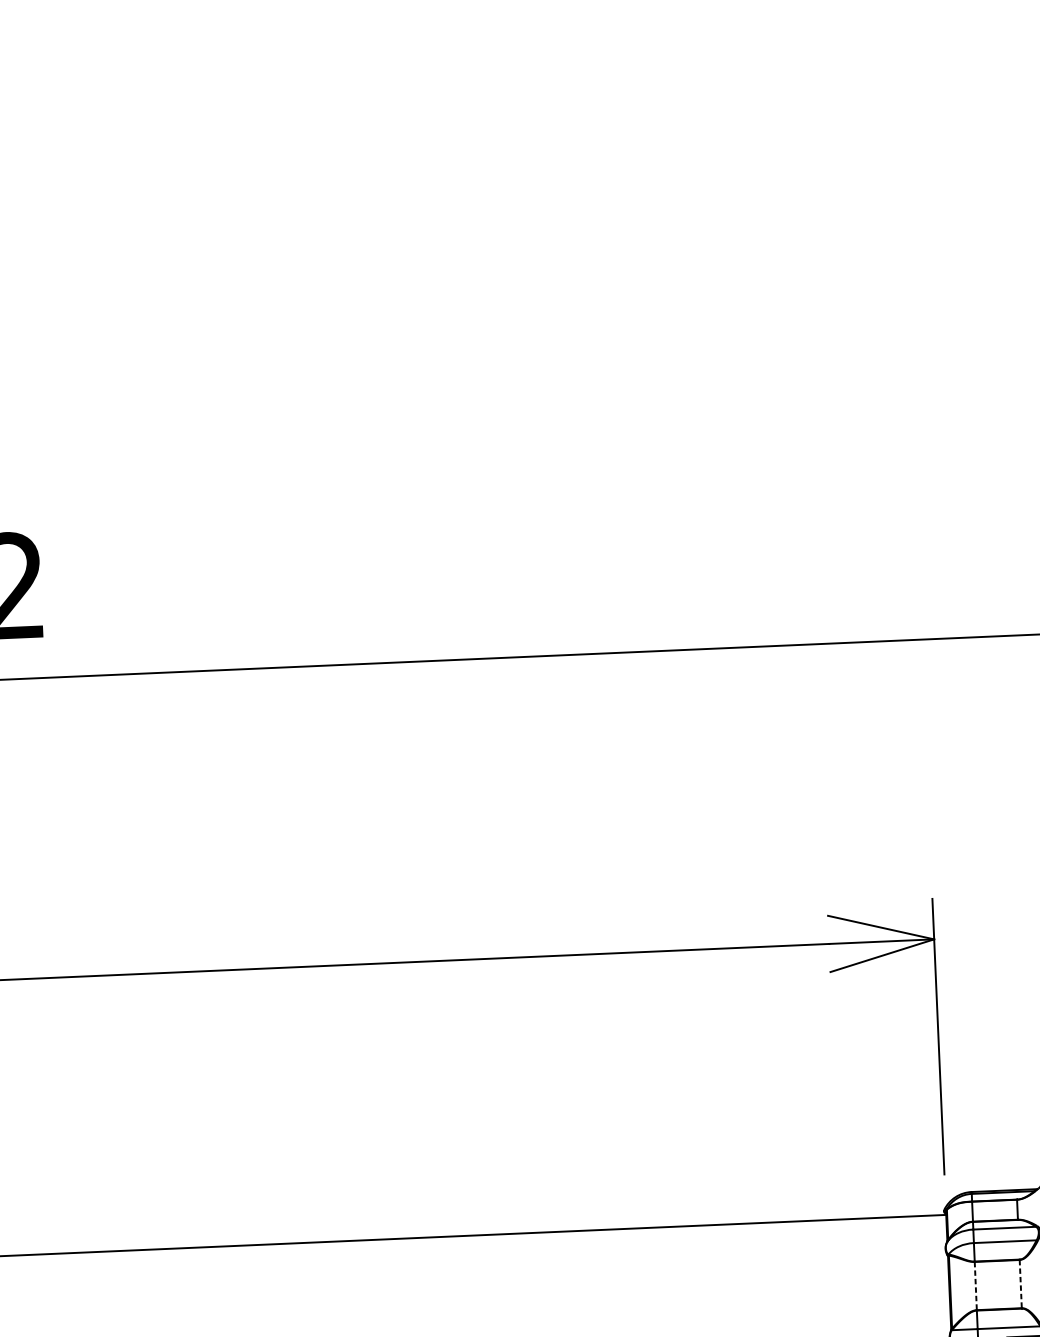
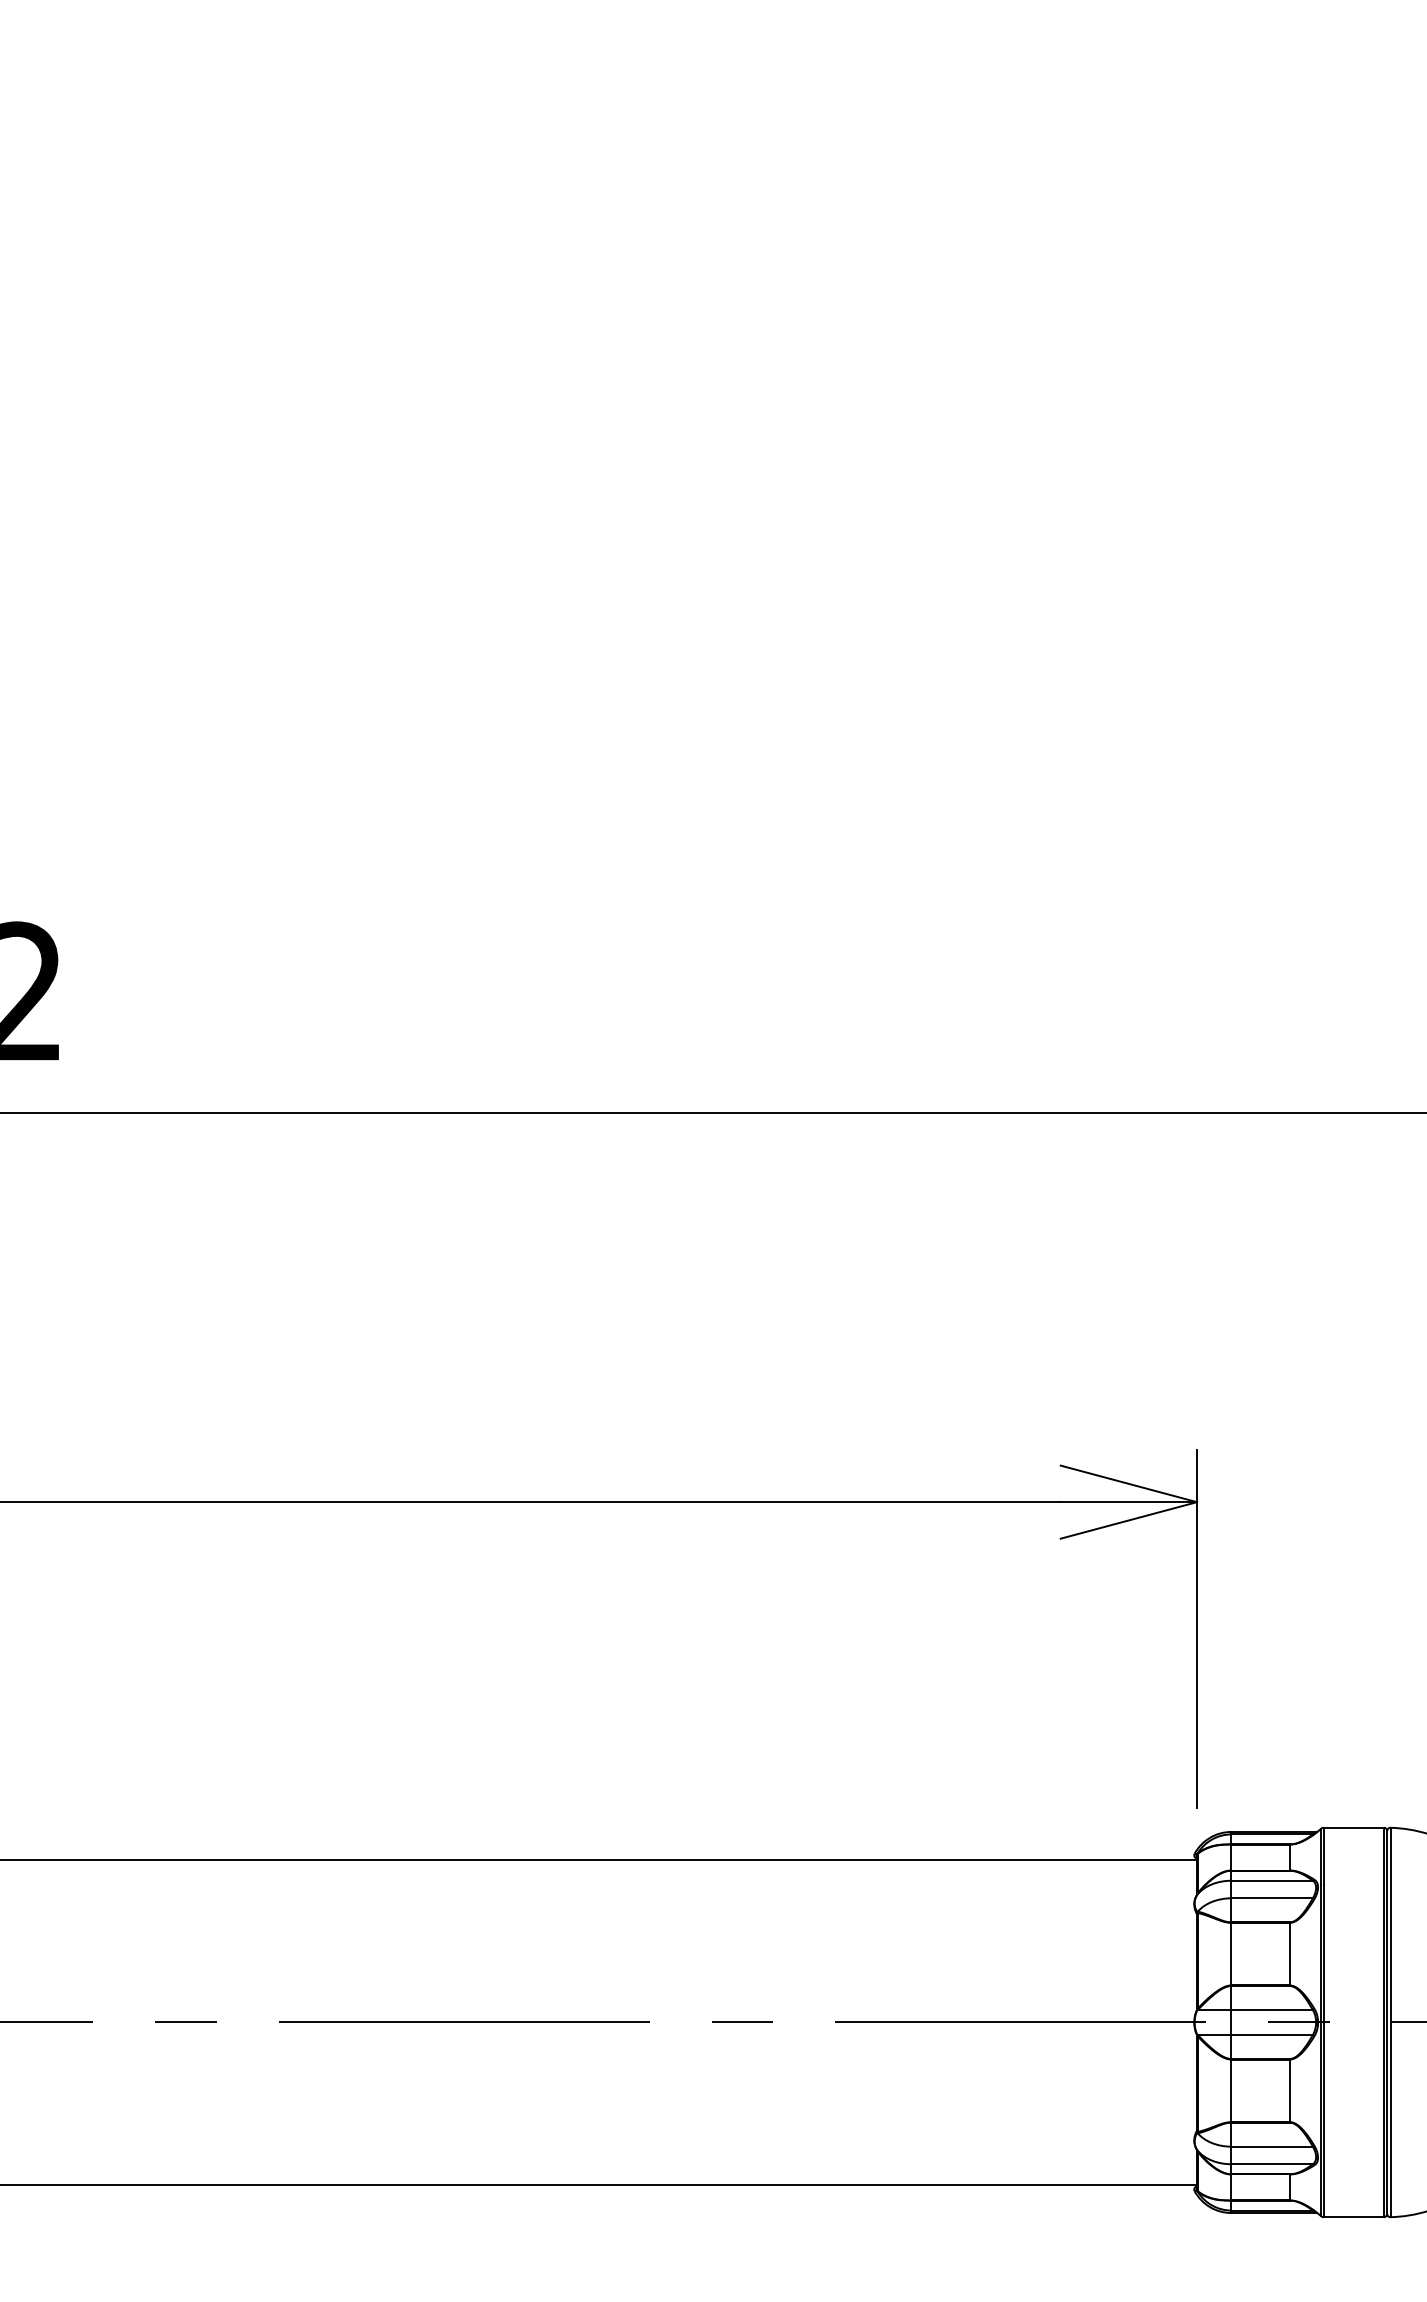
line: (1020, 1284) -> (1289, 1954), dashed -> solid
line: (975, 1286) -> (1231, 1954), dashed -> solid

